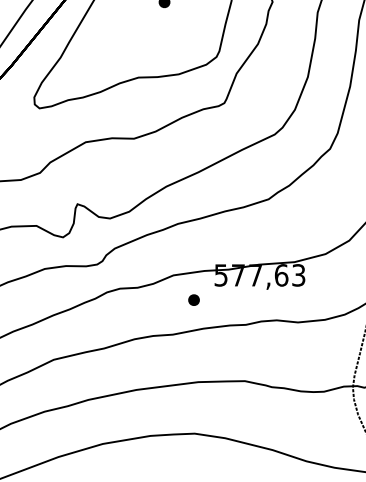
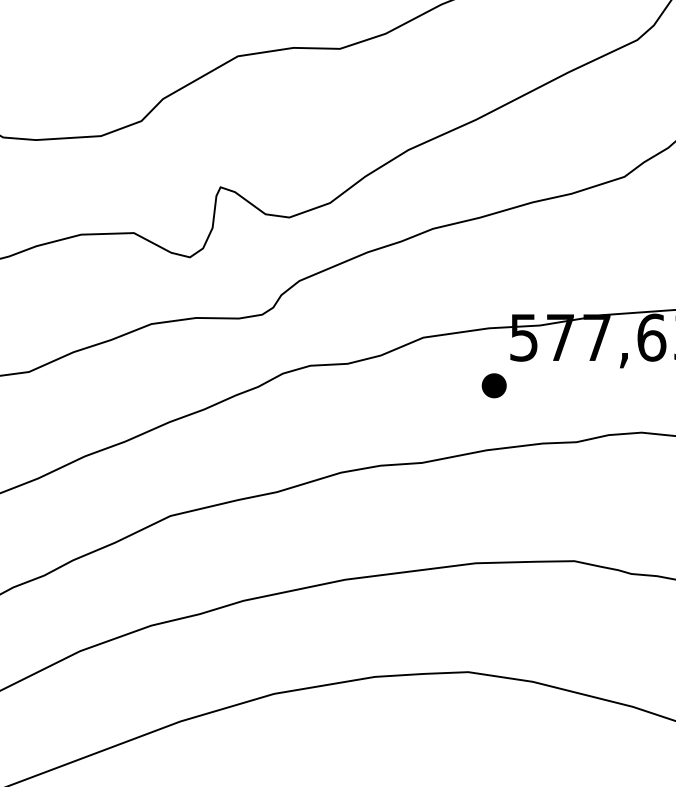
part: (193, 299) -> (493, 384), moved

